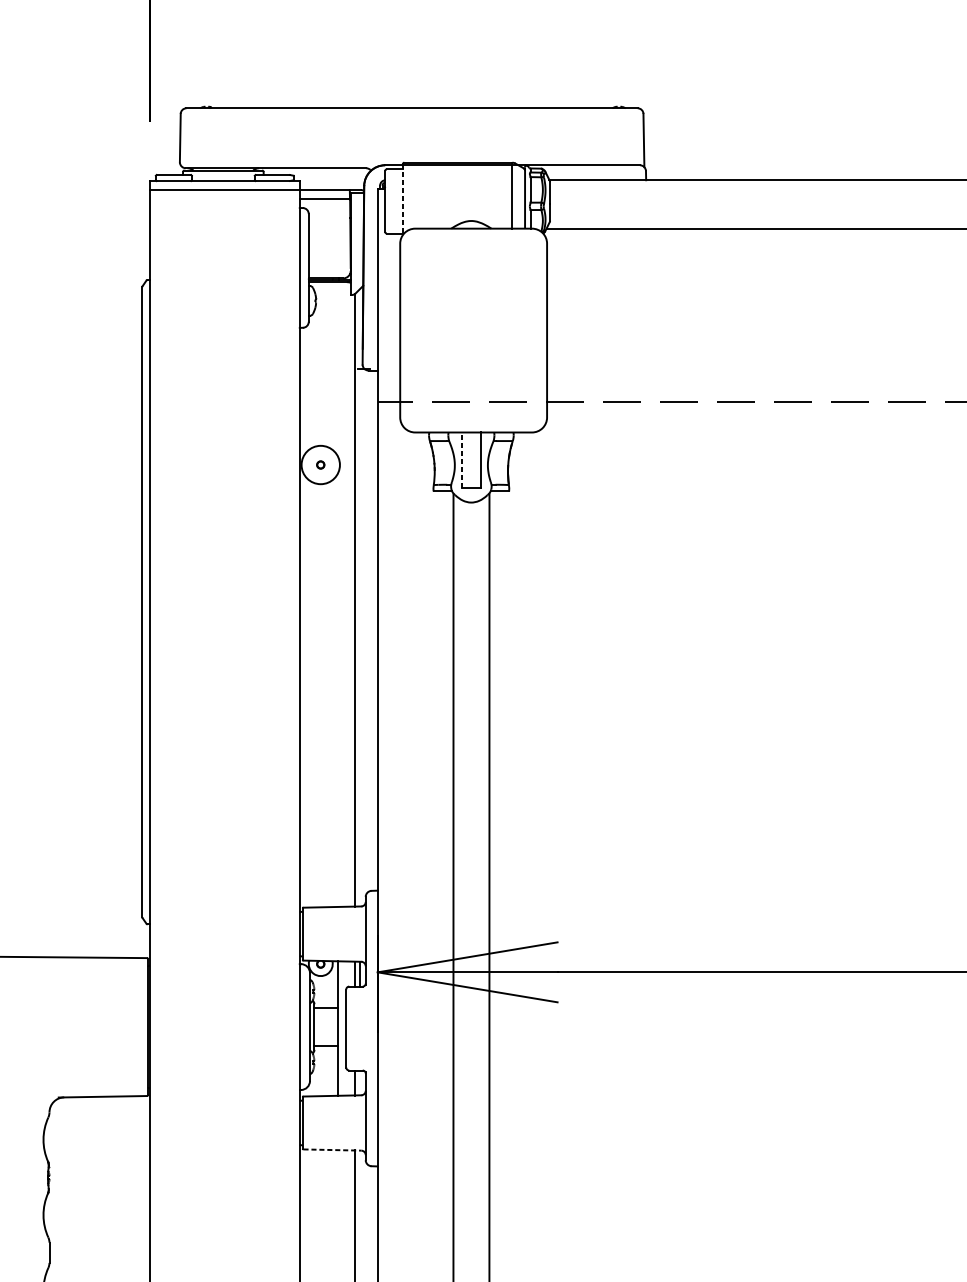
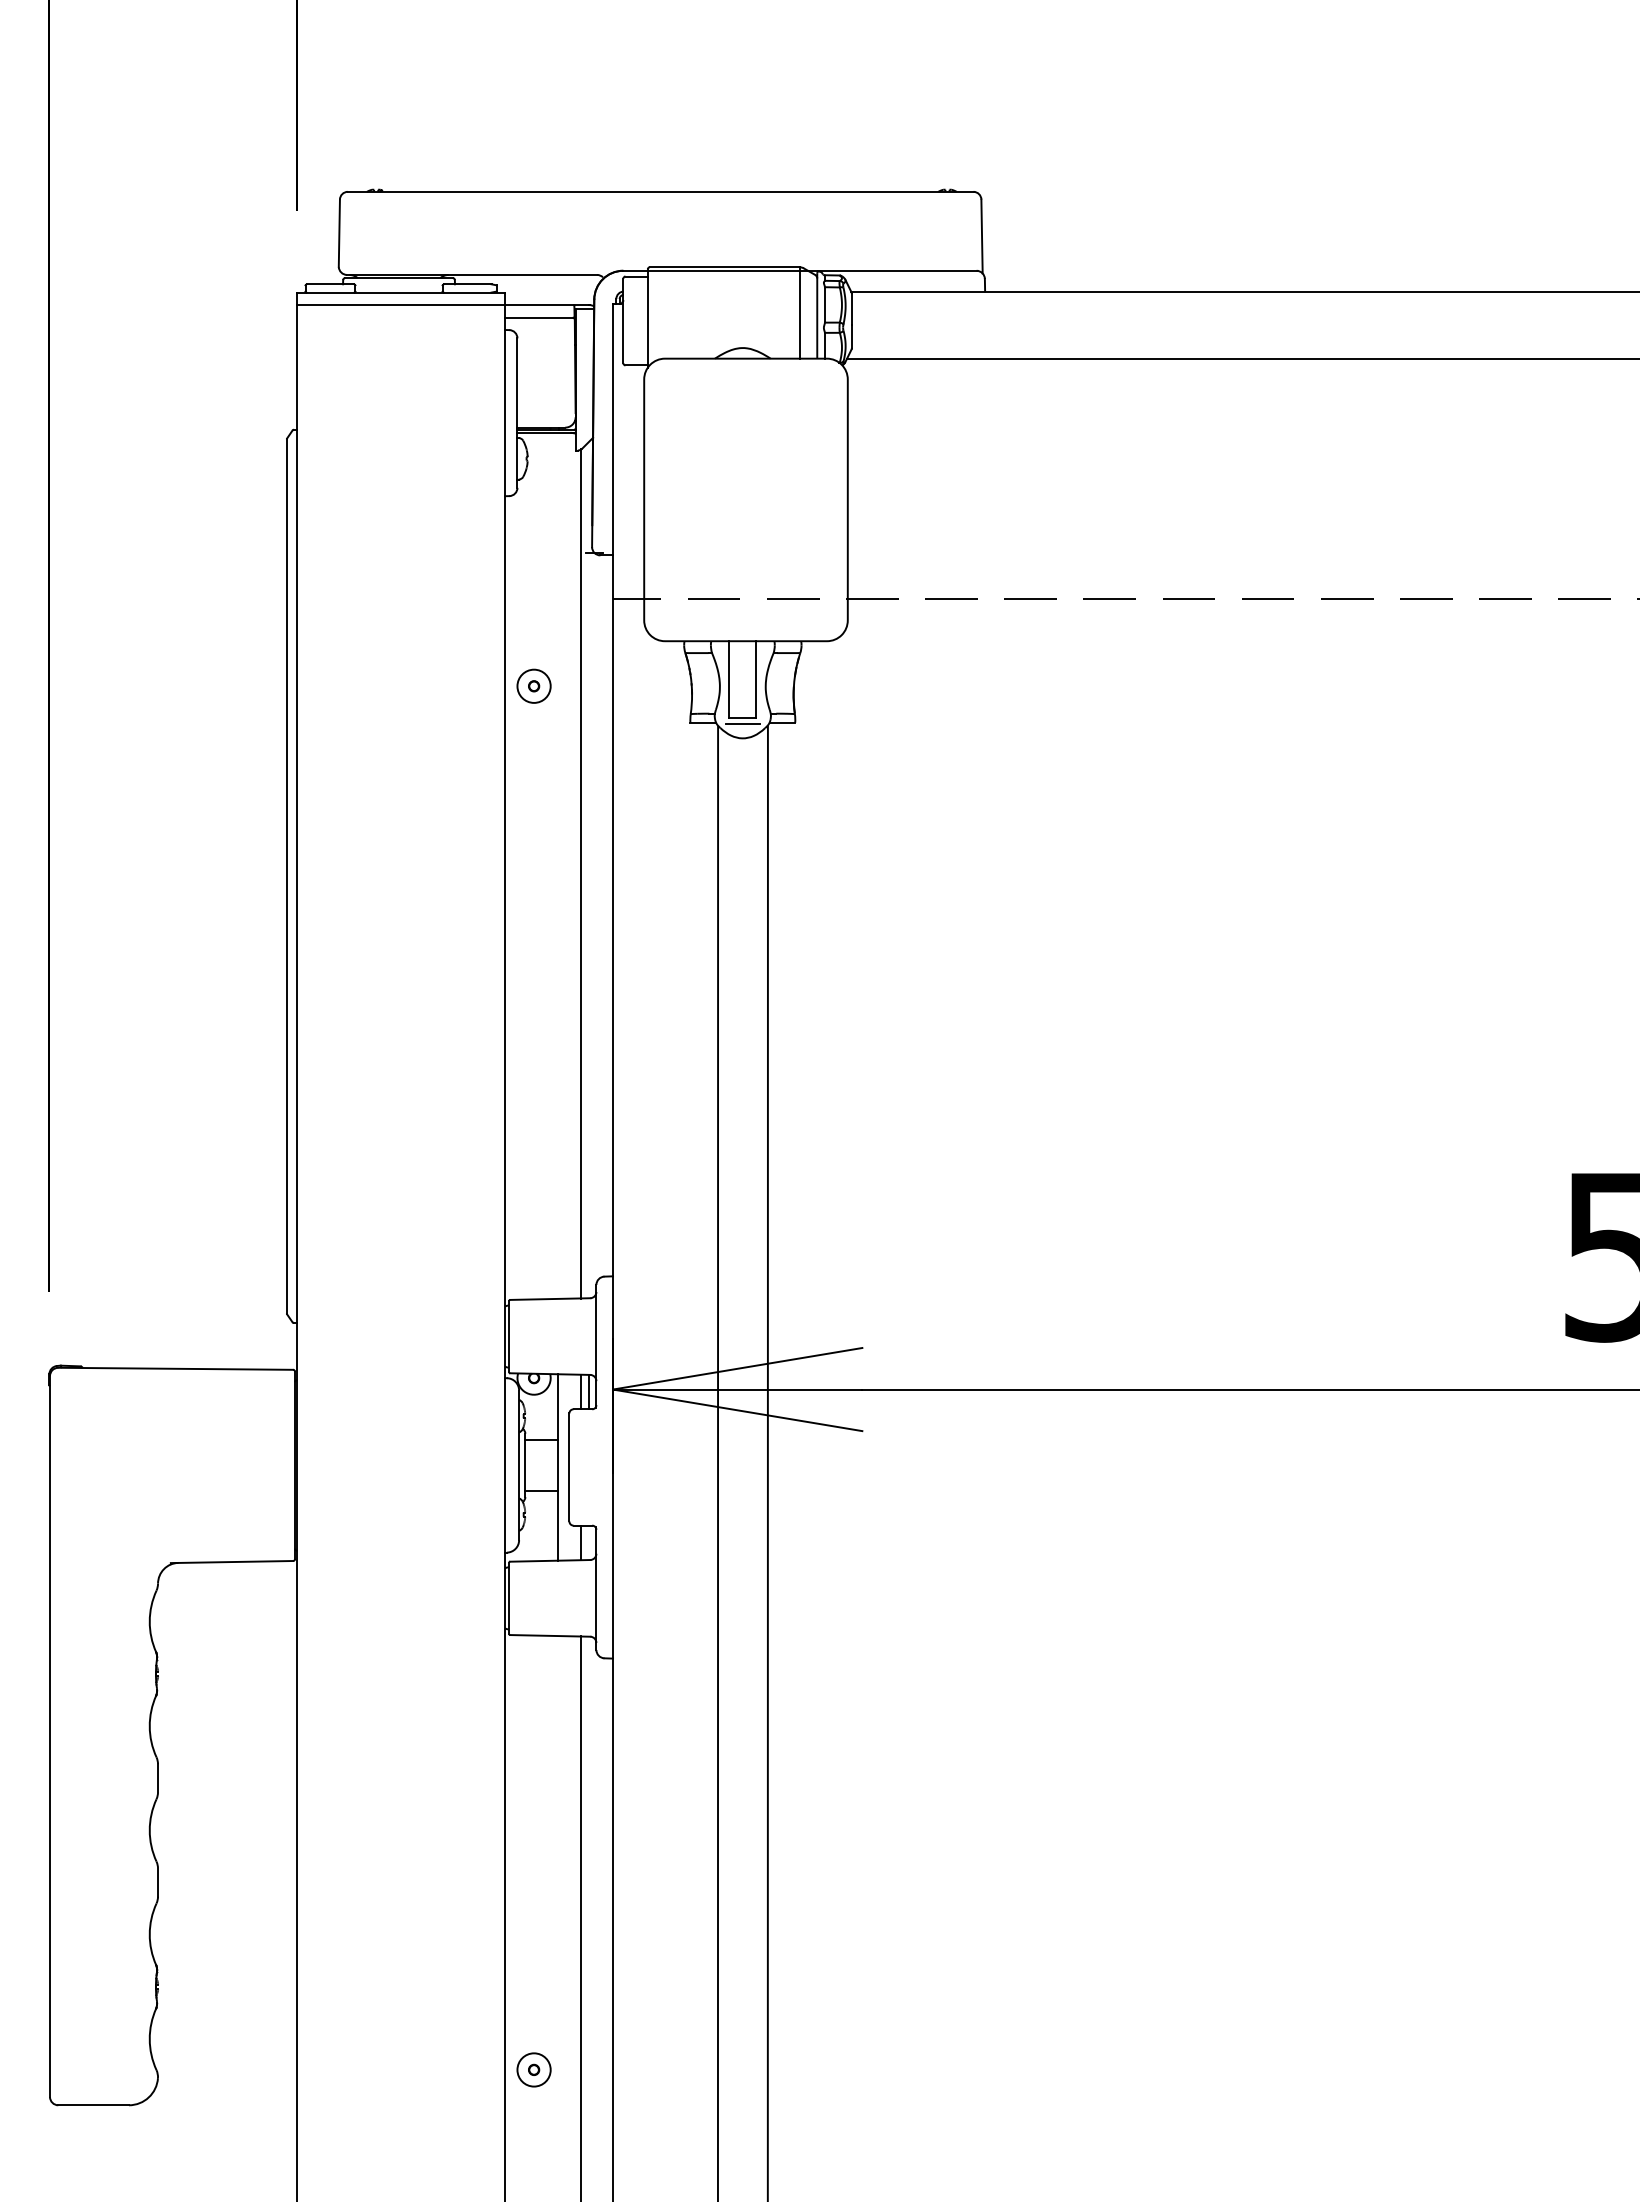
line: (402, 200) -> (647, 319), dashed -> solid
line: (461, 459) -> (729, 678), dashed -> solid
circle: (320, 464) -> (533, 685), size x0.62
line: (471, 491) -> (742, 723), added
line: (332, 1149) -> (550, 1635), dashed -> solid

